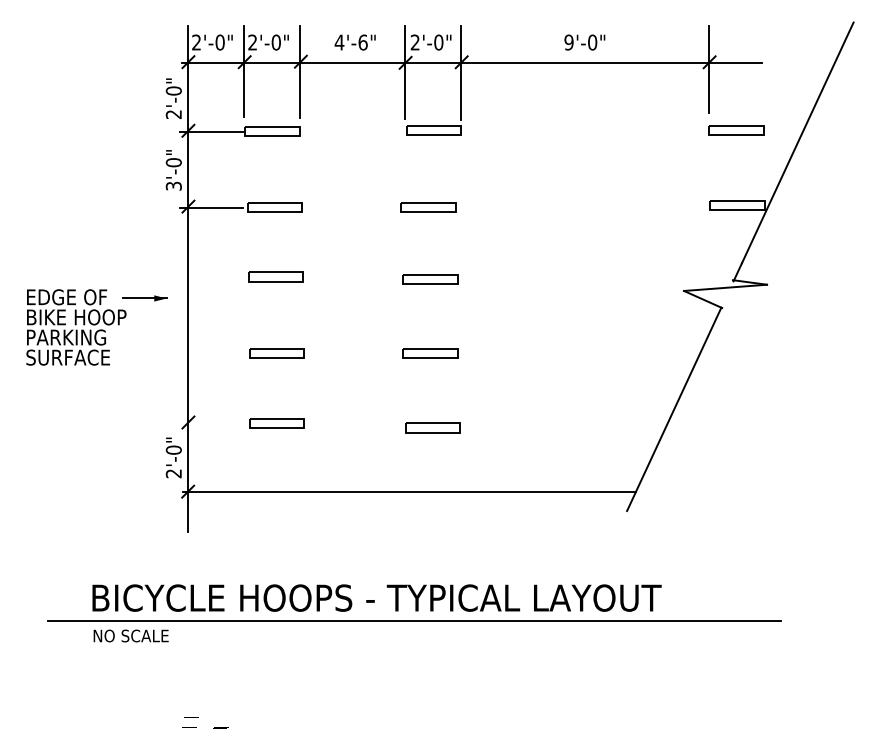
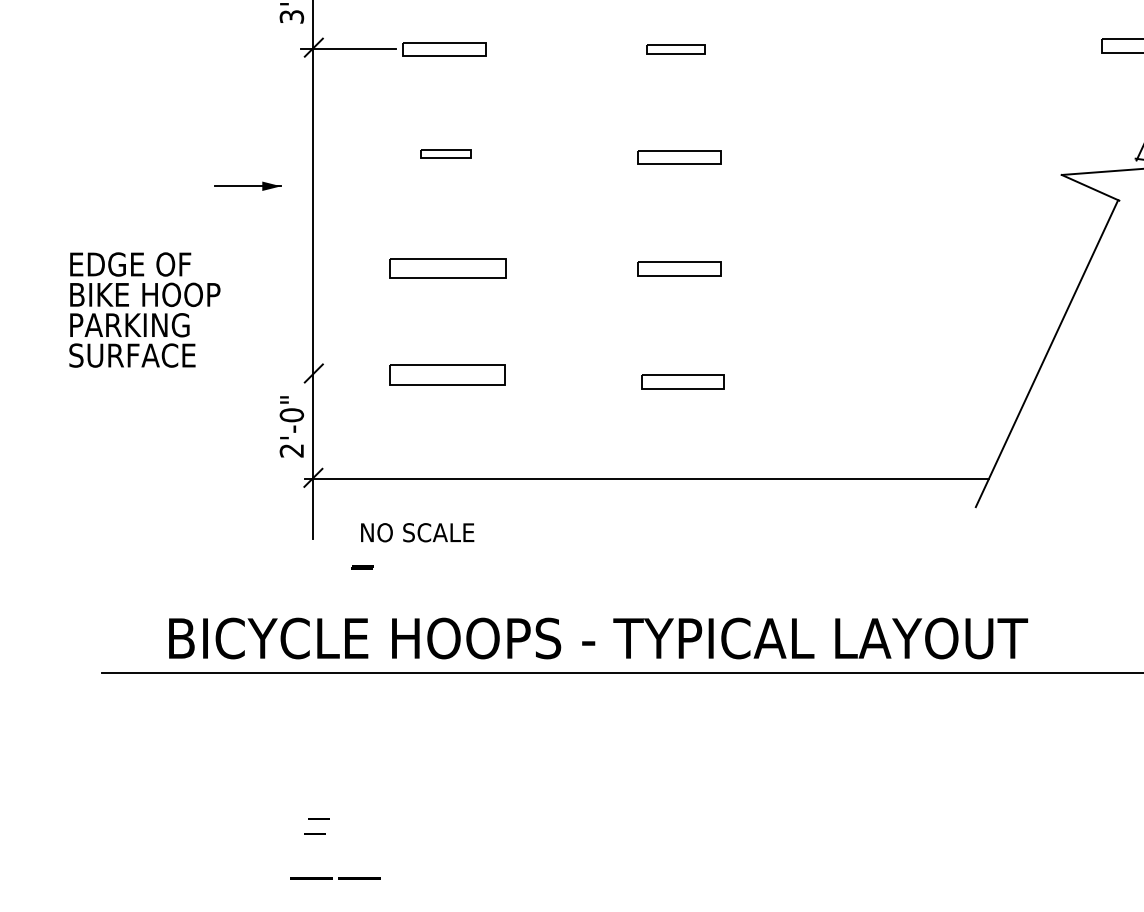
part: (428, 207) -> (676, 48), size x0.7
part: (275, 276) -> (445, 153), size x0.6
text: (76, 327) -> (144, 310), moved
part: (276, 353) -> (446, 269), size x1.4
part: (276, 423) -> (446, 374), size x1.4
text: (130, 635) -> (416, 531), moved
text: (220, 727) -> (362, 566), moved

